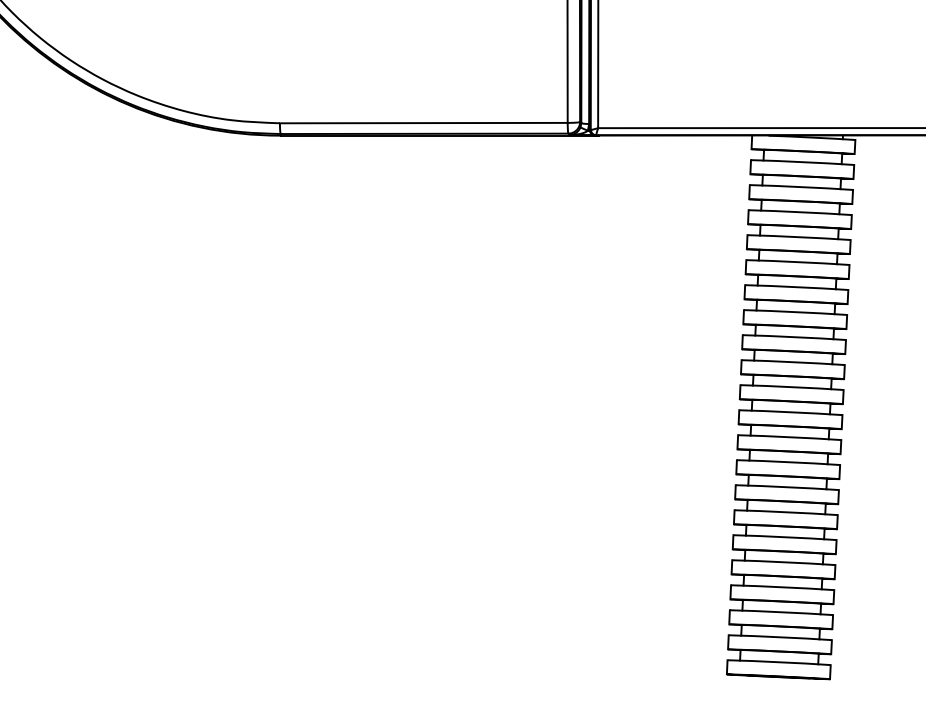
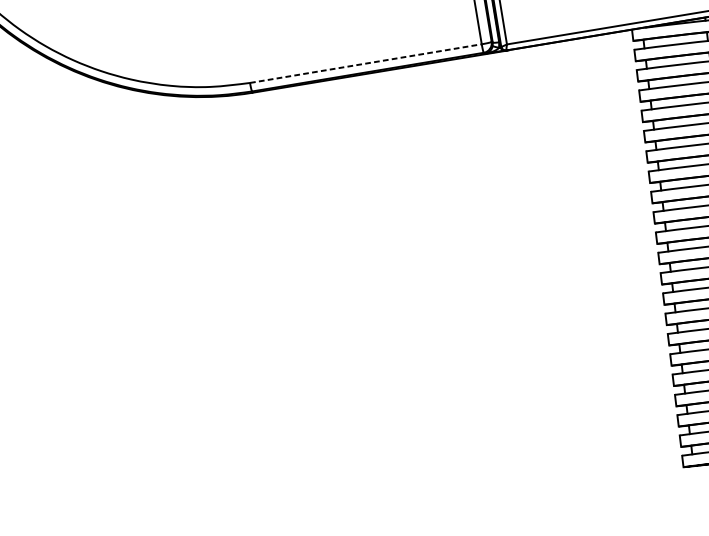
line: (423, 123) -> (365, 63), solid -> dashed

